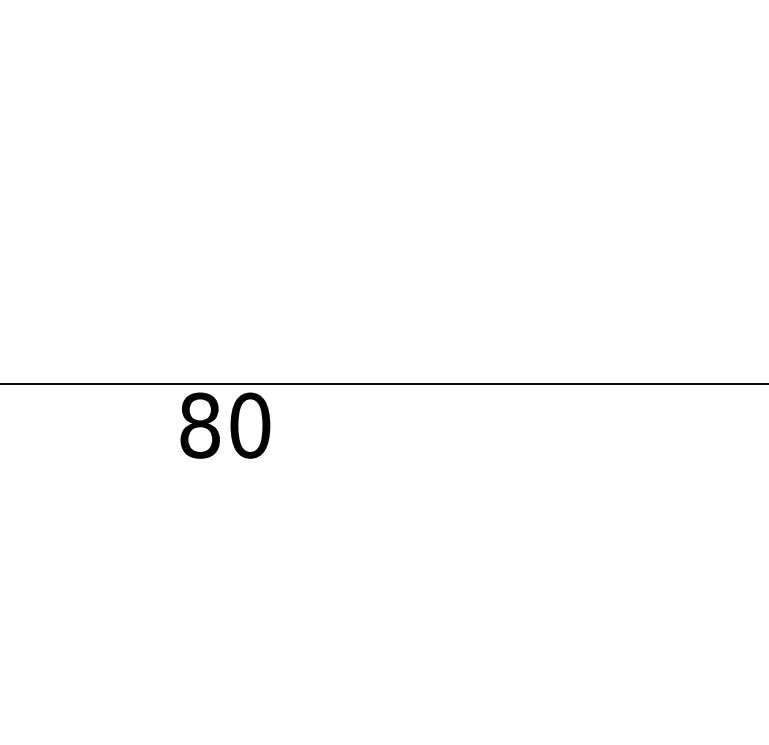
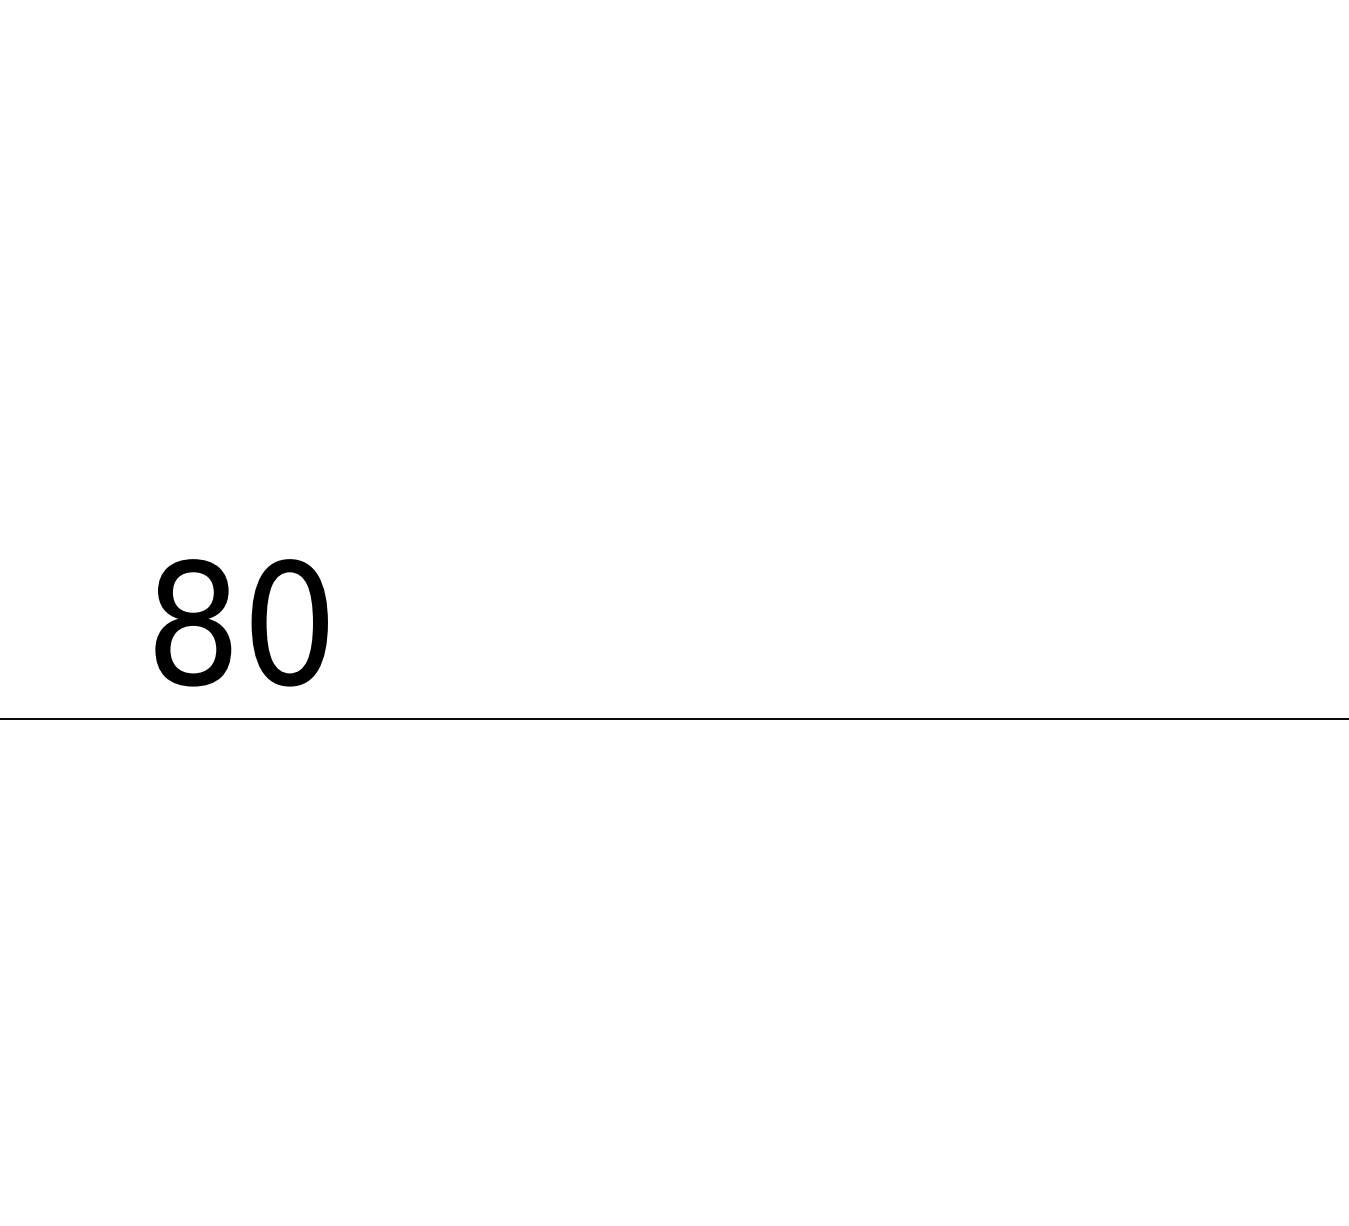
text: (225, 425) -> (241, 622), moved

